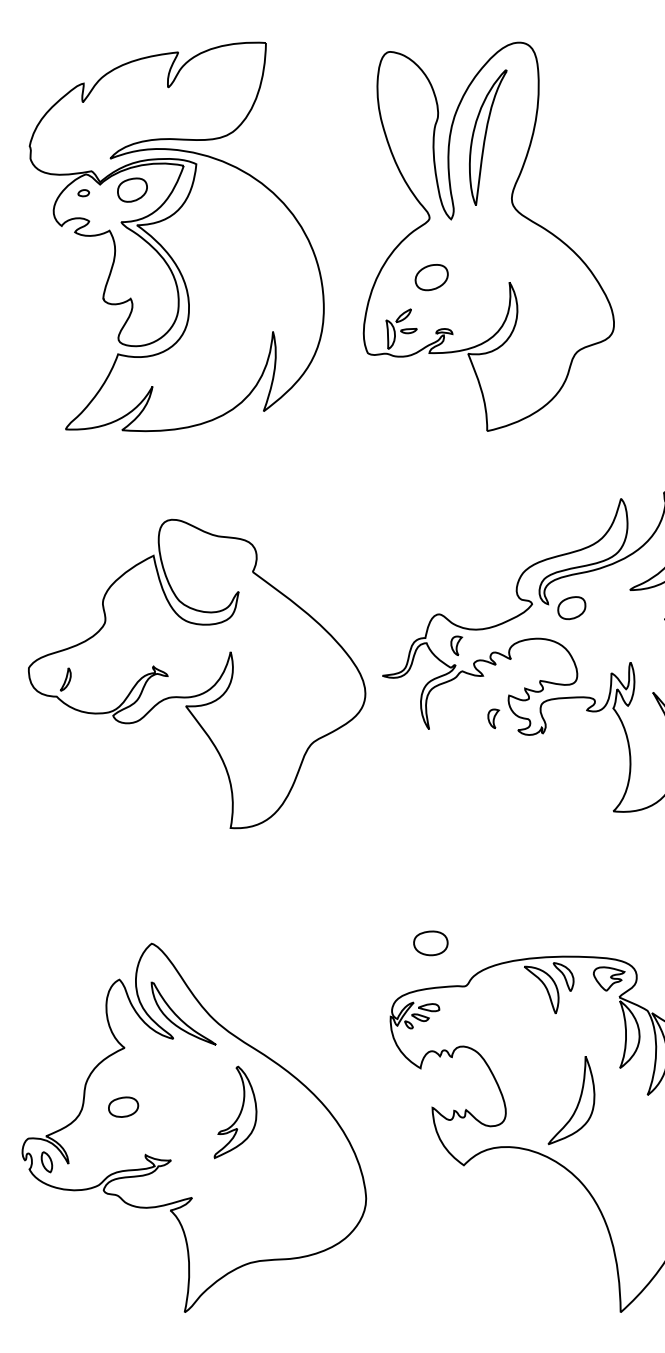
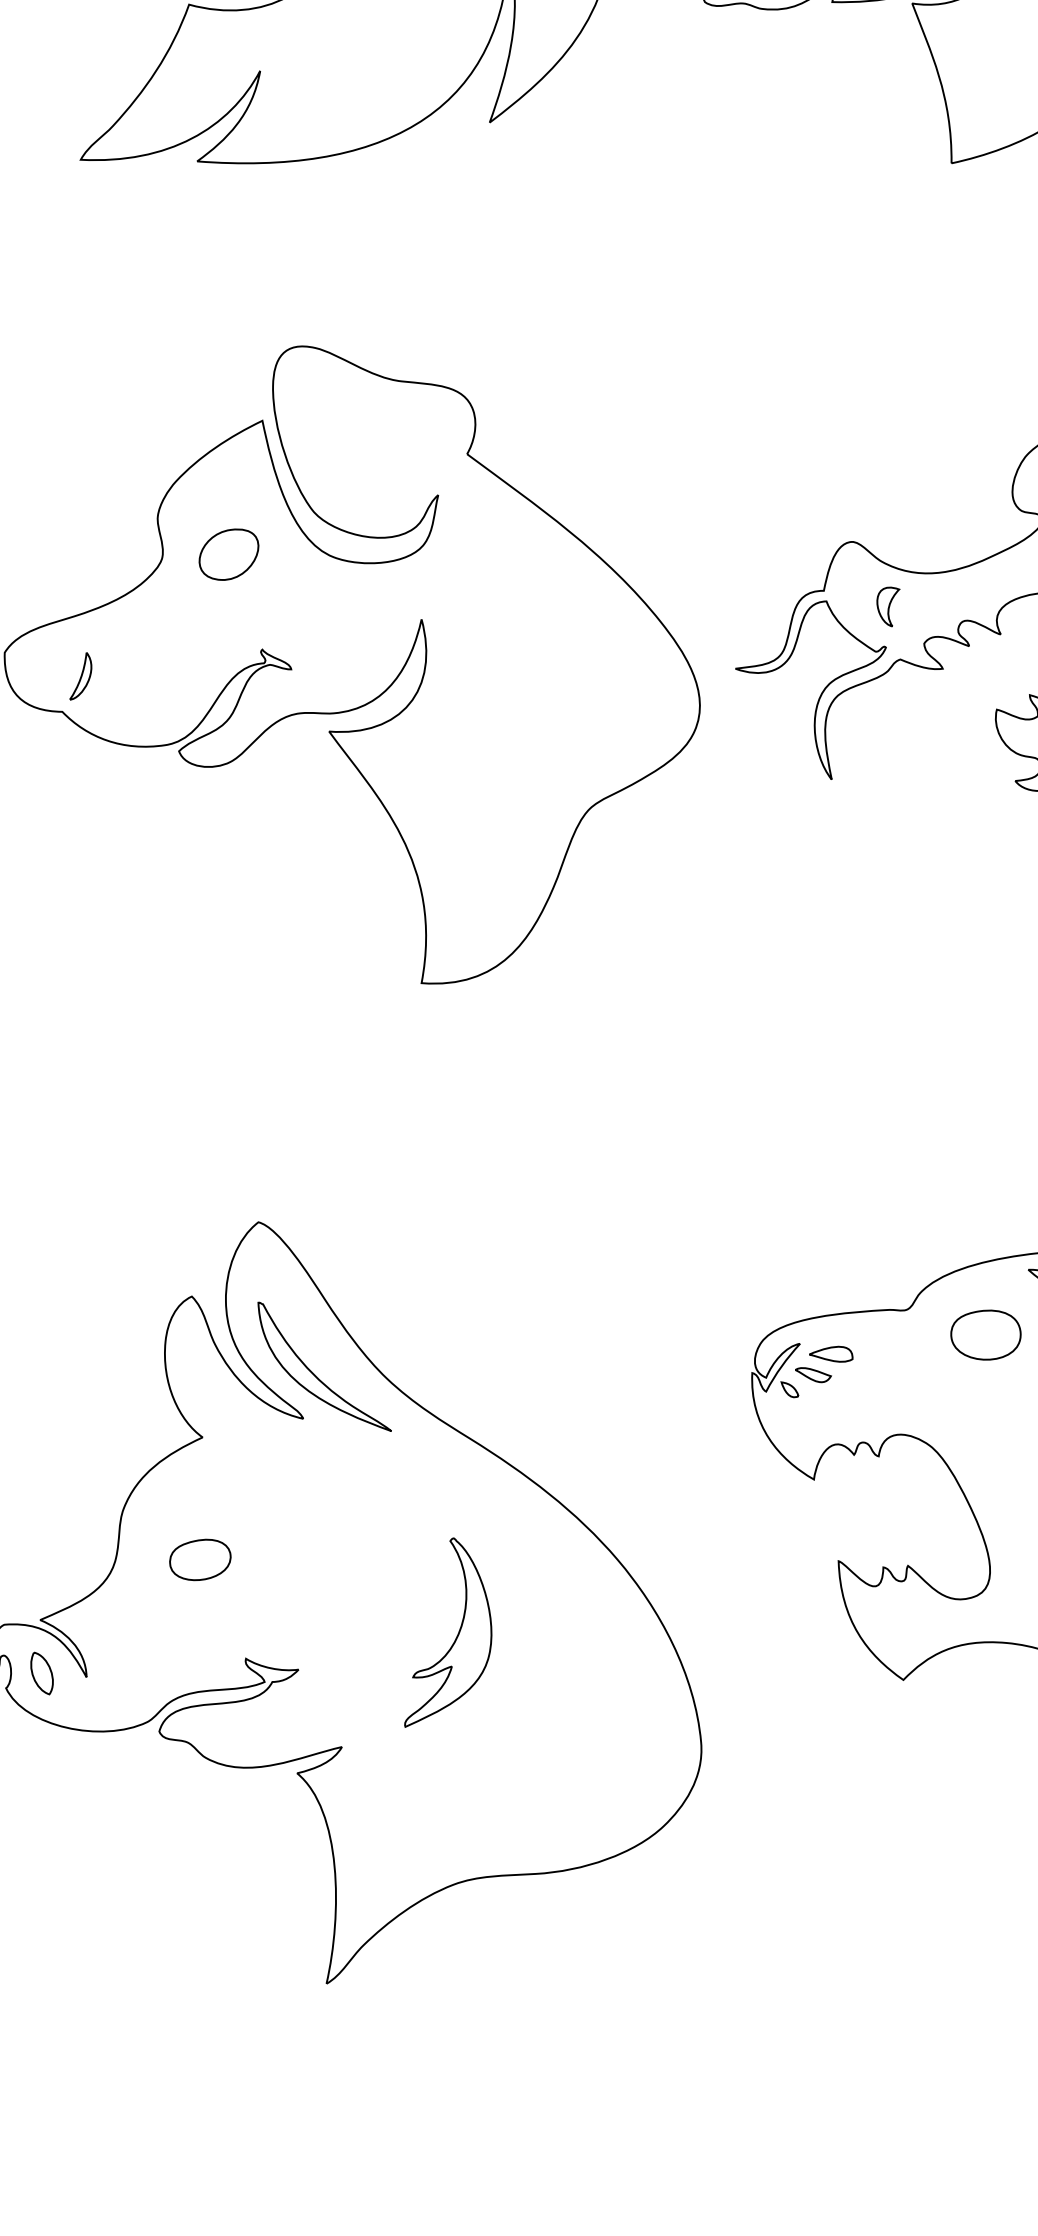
part: (137, 620) -> (229, 554), added
part: (493, 718) -> (964, 756), removed
part: (430, 943) -> (985, 1335), moved
part: (235, 1112) -> (448, 1632), moved

